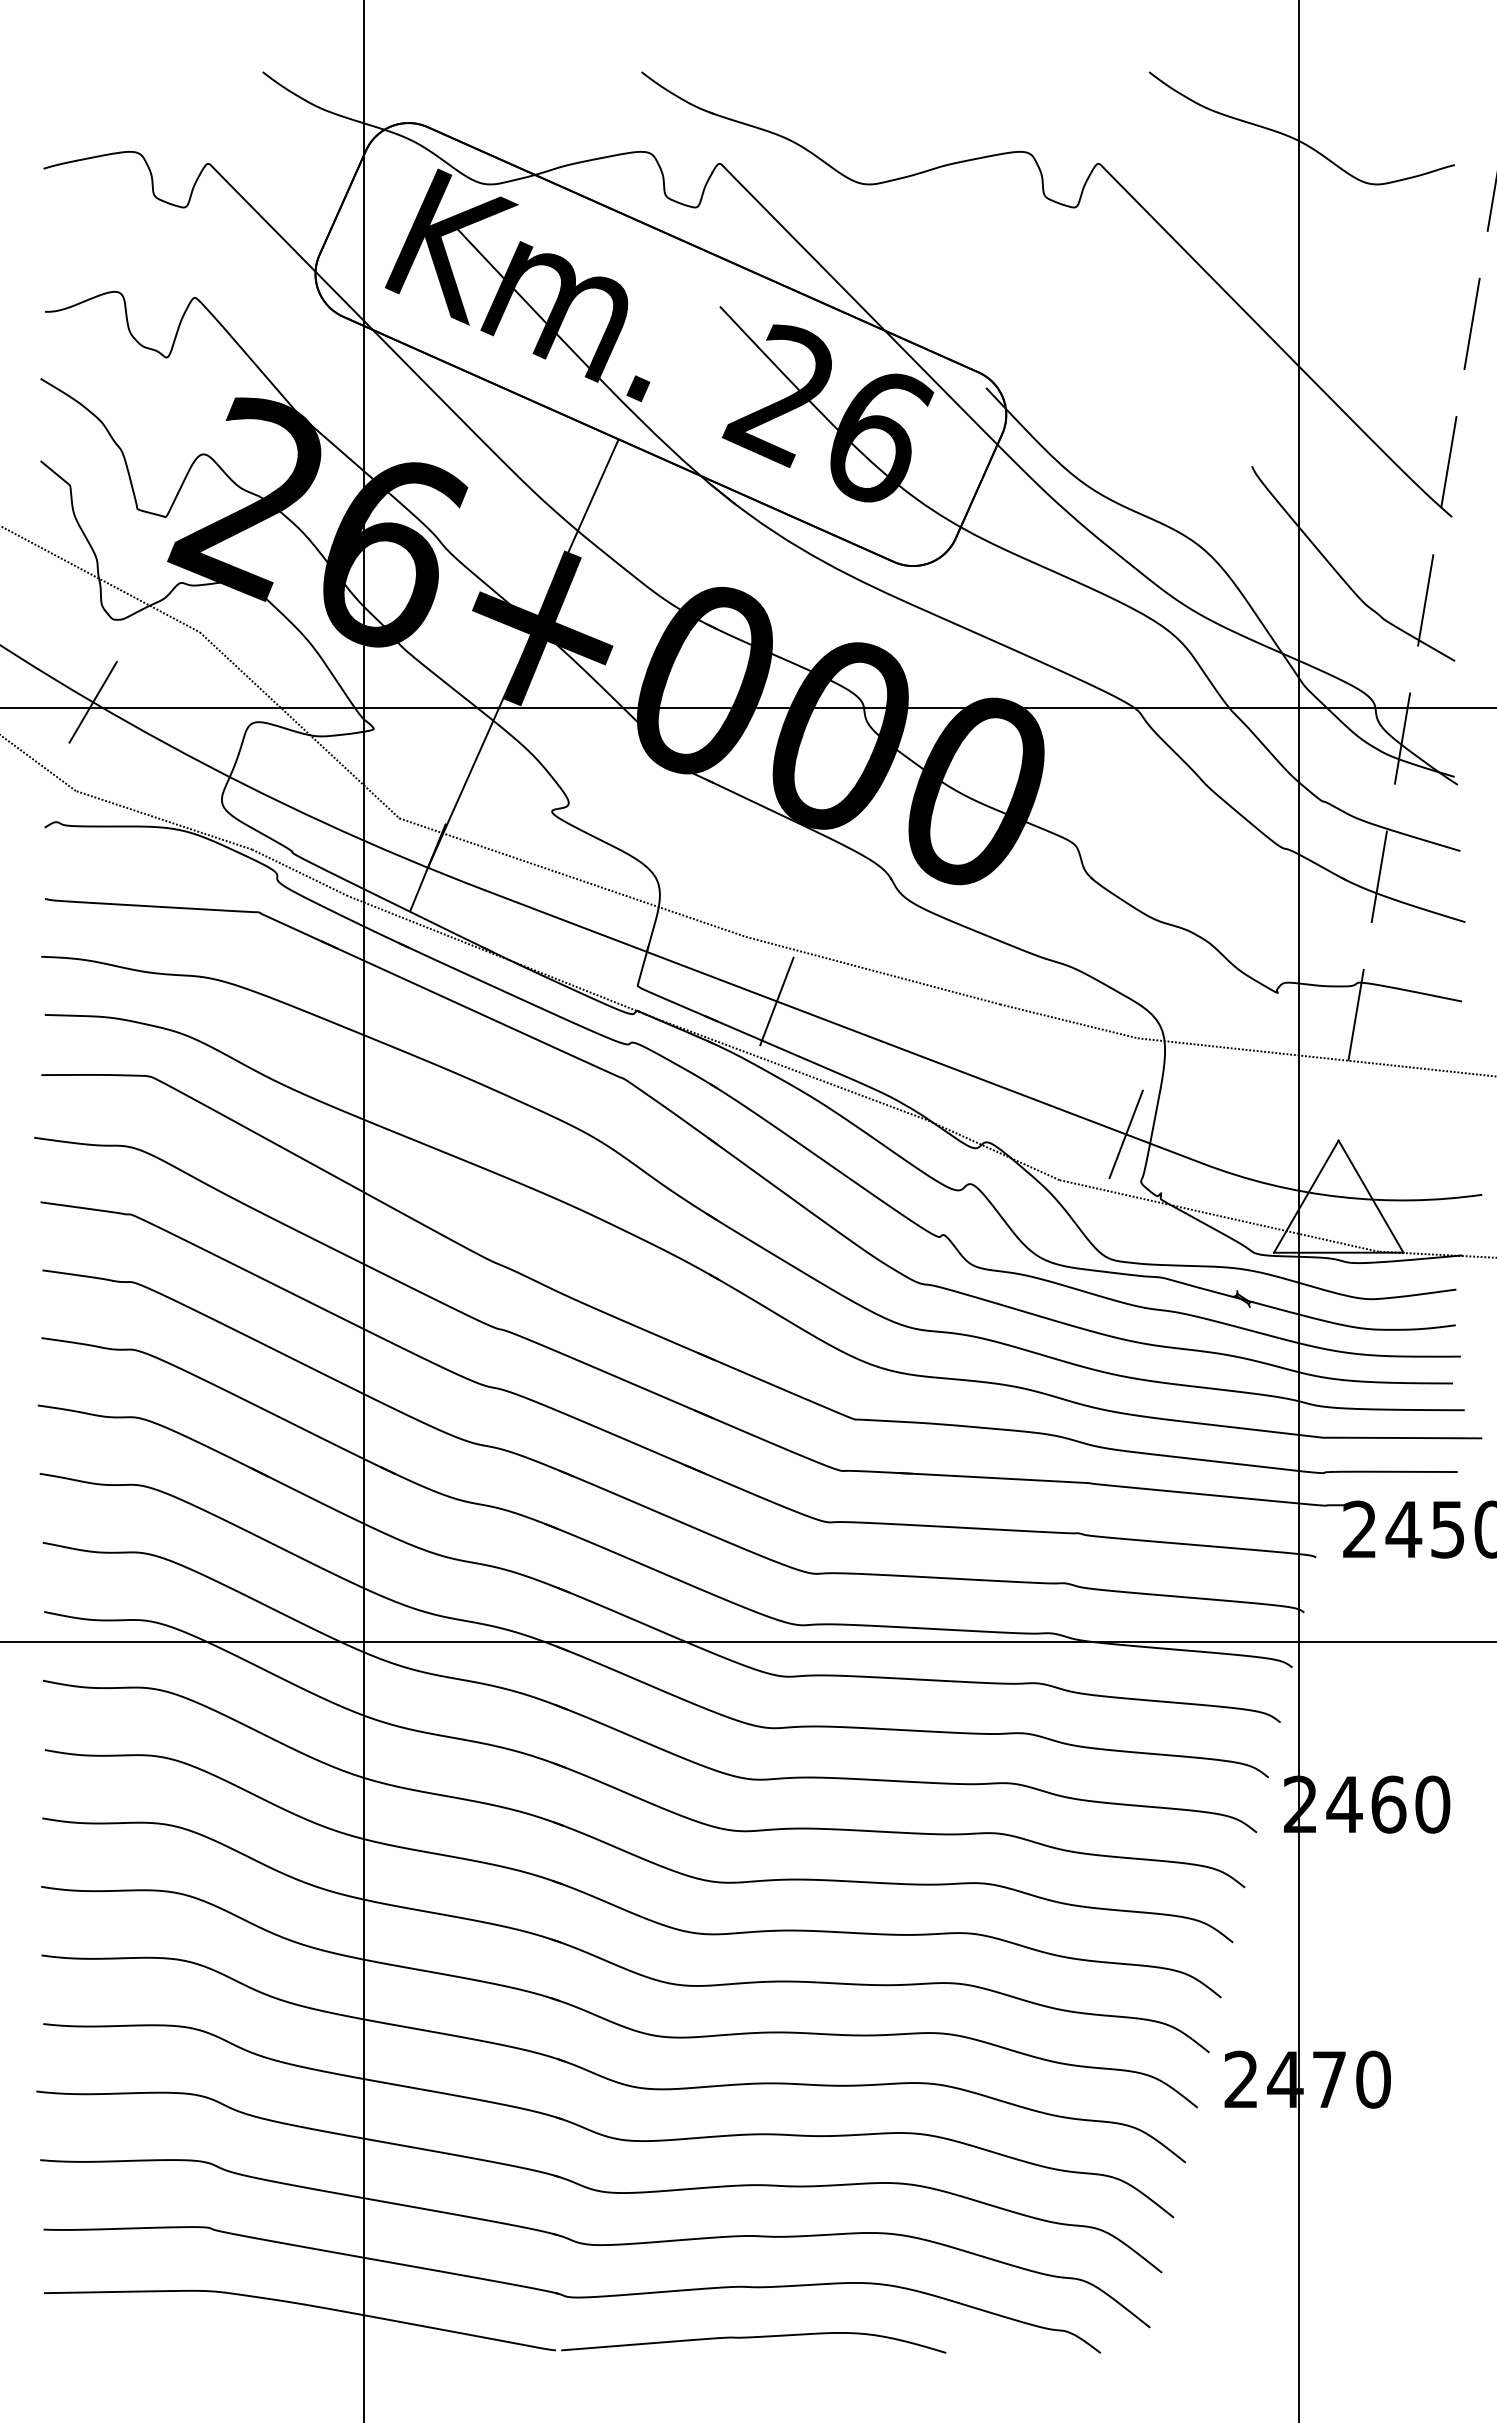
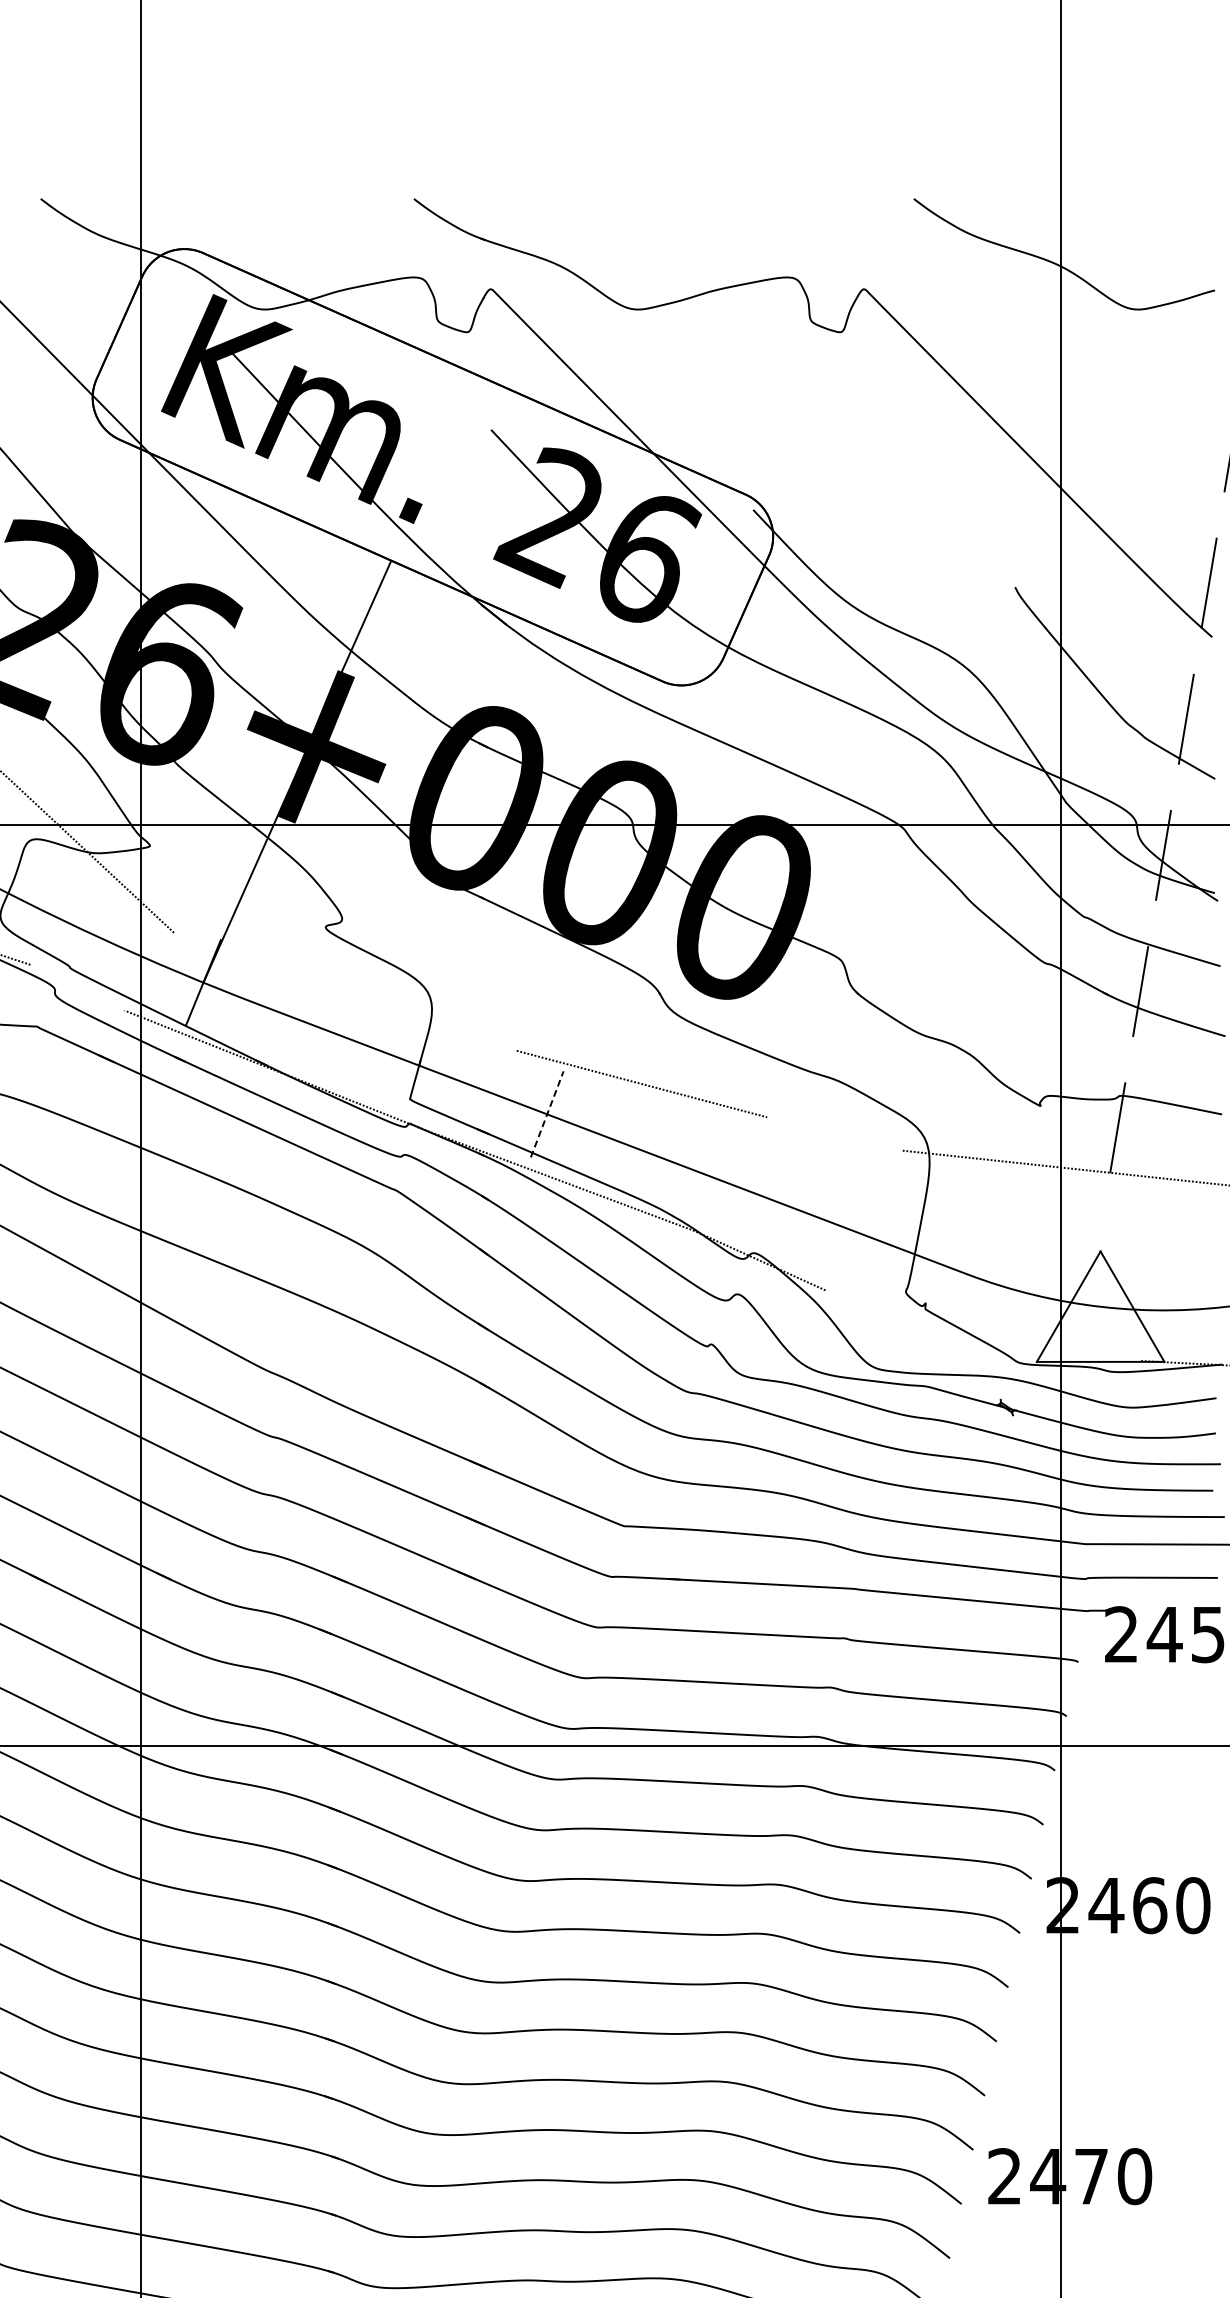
line: (299, 872) -> (76, 987), removed
line: (572, 877) -> (345, 992), removed
line: (776, 1001) -> (546, 1114), solid -> dashed
line: (1068, 1021) -> (834, 1134), removed
line: (1125, 1134) -> (890, 1245), removed
line: (1218, 1215) -> (982, 1325), removed

